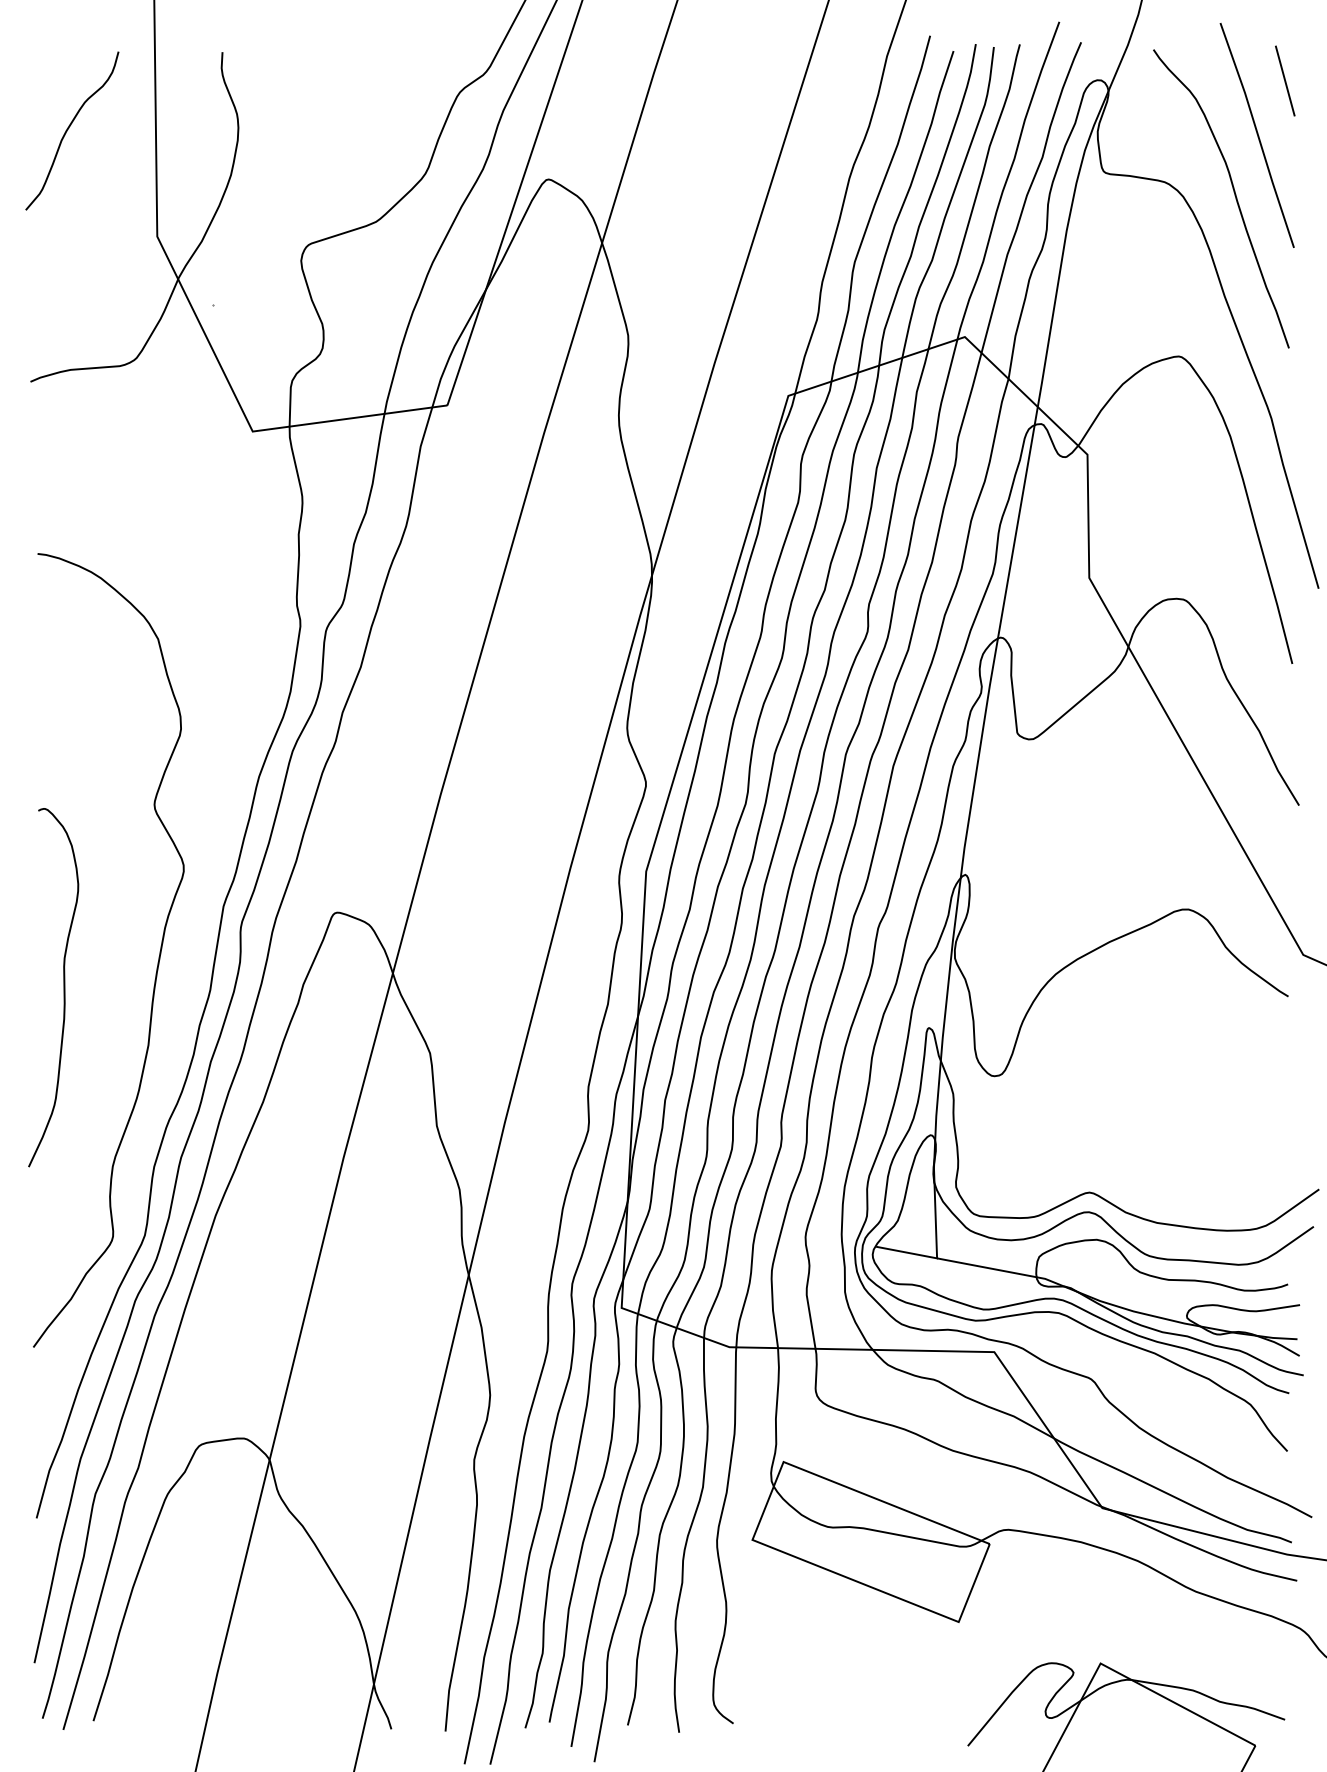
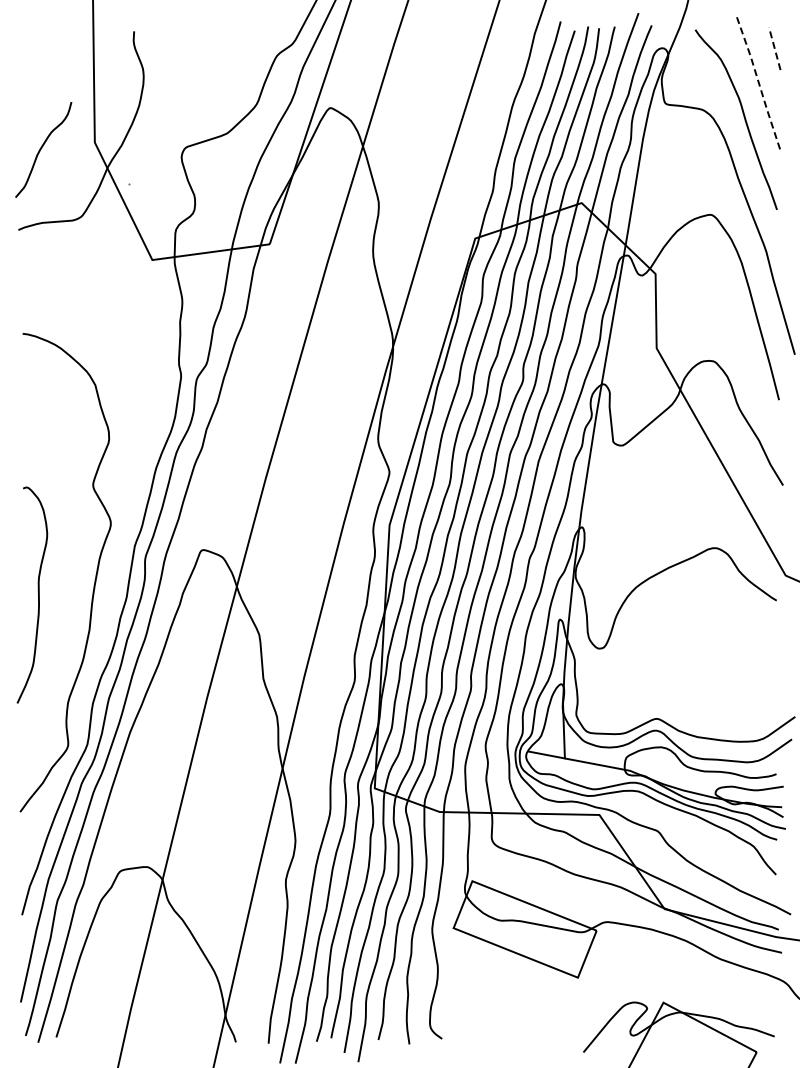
line: (1284, 80) -> (774, 48), solid -> dashed
curve: (70, 128) -> (42, 148), moved
line: (1258, 135) -> (758, 81), solid -> dashed

